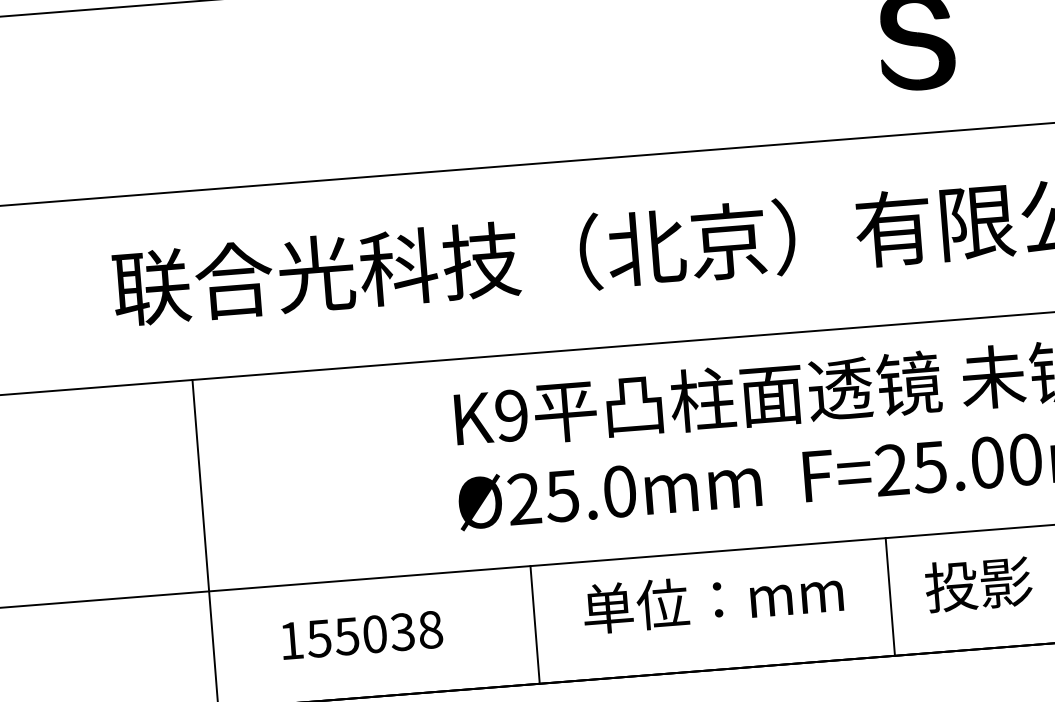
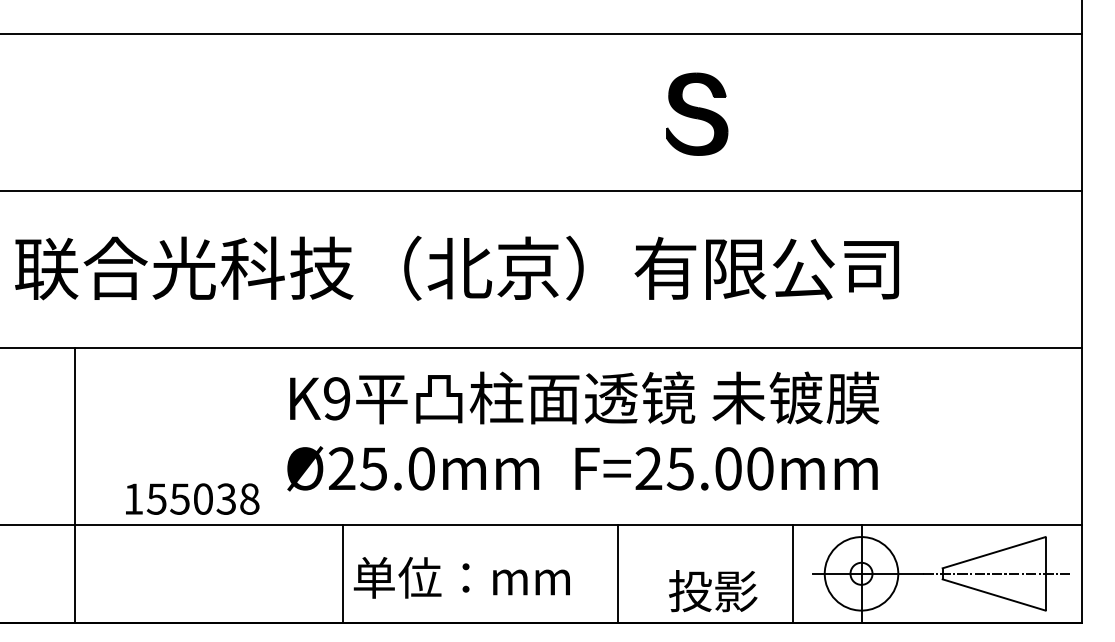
text: (979, 584) -> (713, 591), moved
line: (890, 596) -> (618, 573), moved
text: (712, 599) -> (461, 577), moved
text: (362, 634) -> (192, 498), moved

